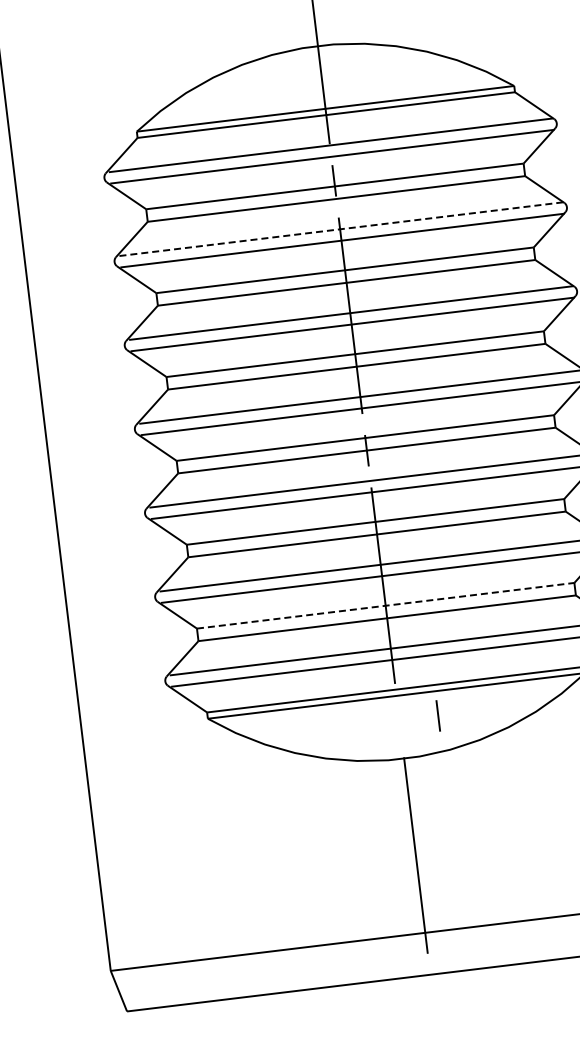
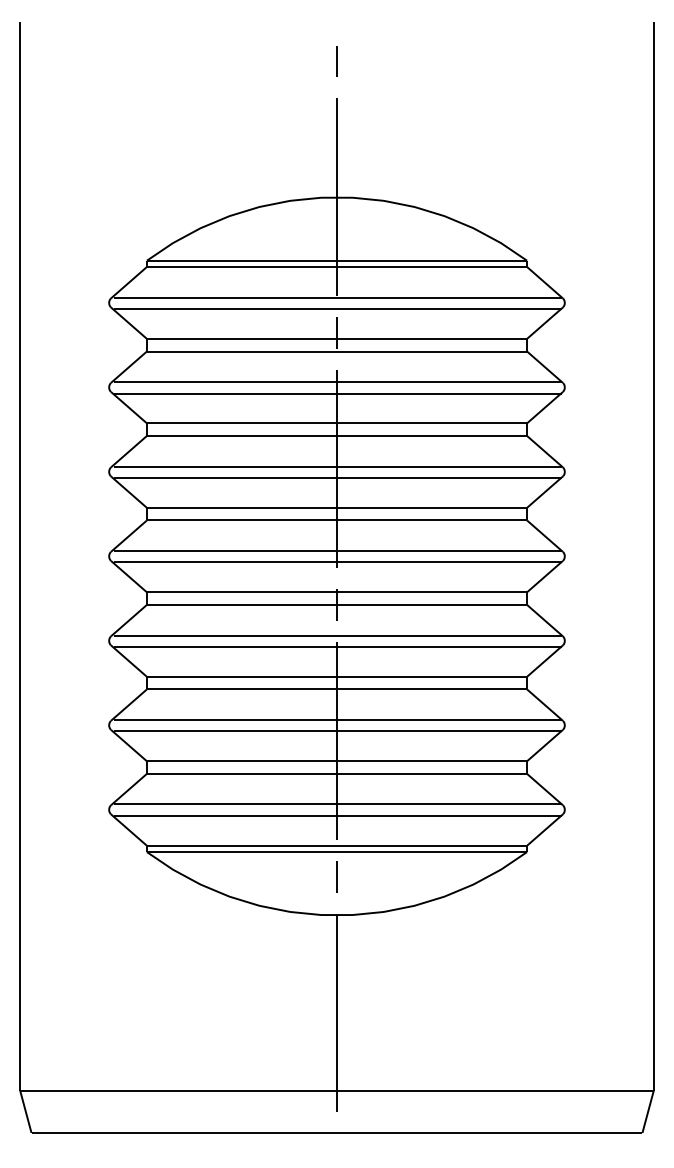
line: (340, 229) -> (337, 382), dashed -> solid
line: (386, 605) -> (337, 761), dashed -> solid
line: (437, 715) -> (336, 876), moved

